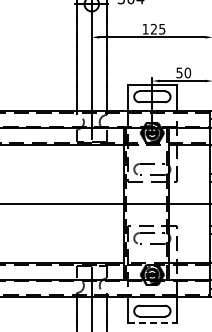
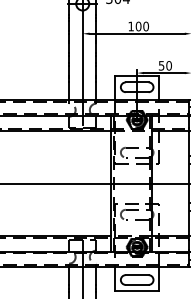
text: (157, 28) -> (141, 25), 125 -> 100
line: (152, 323) -> (137, 291), dashed -> solid

